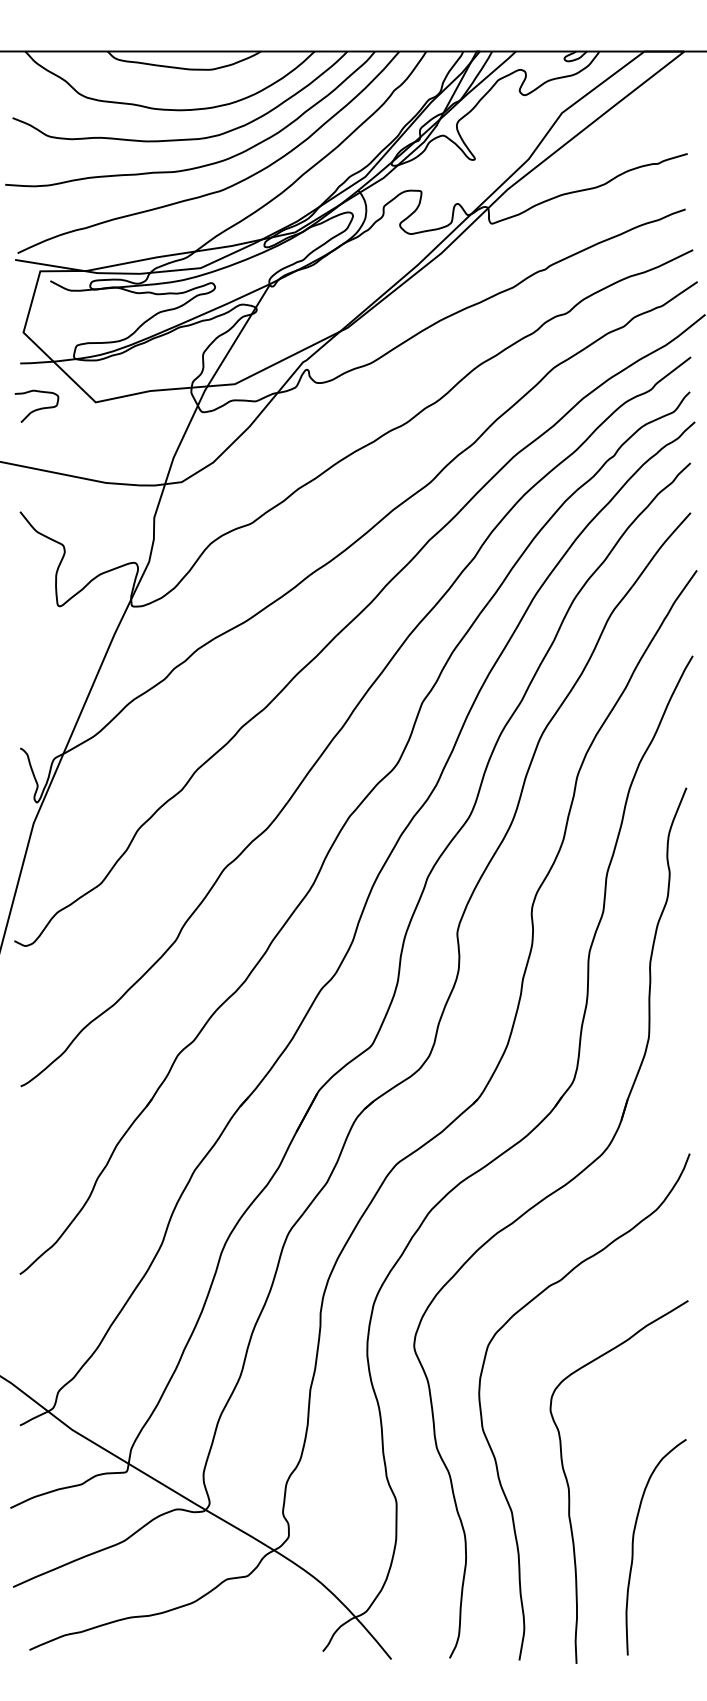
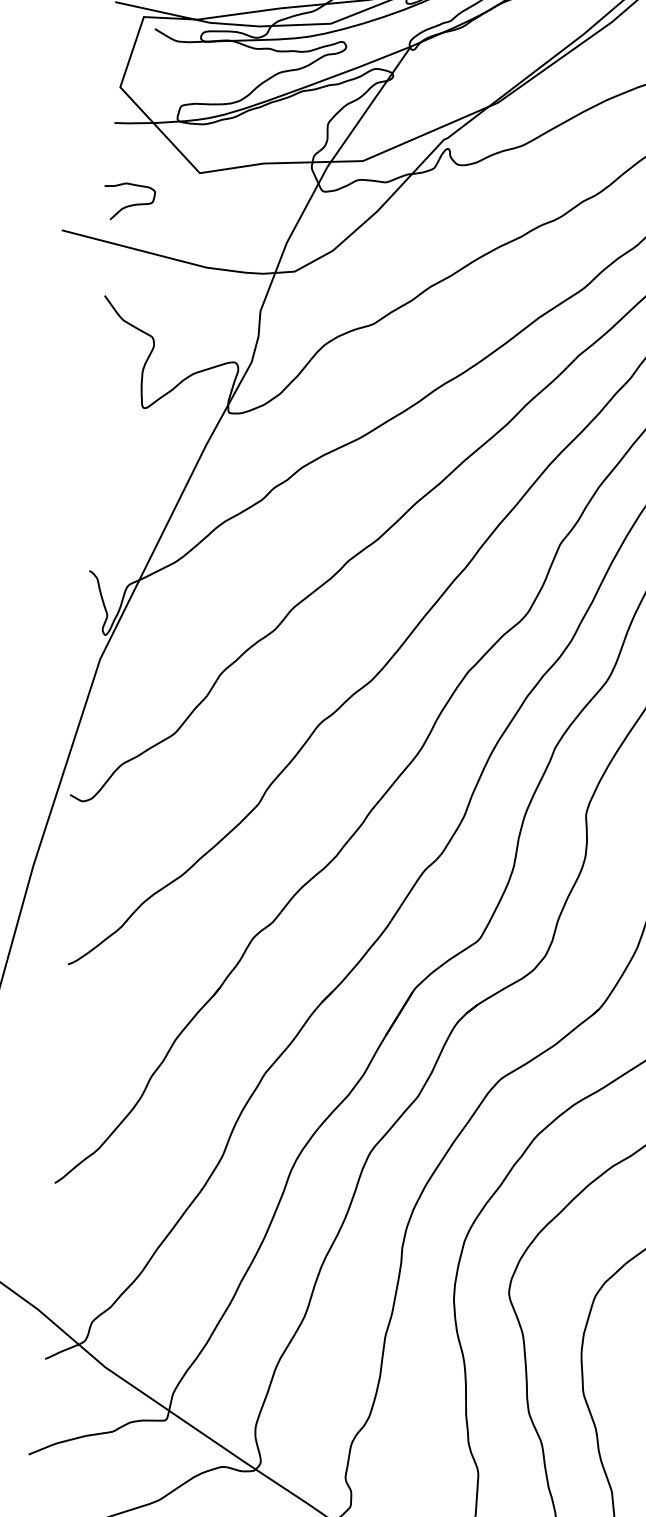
curve: (37, 408) -> (130, 204), moved

